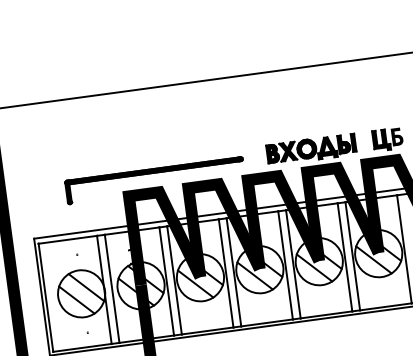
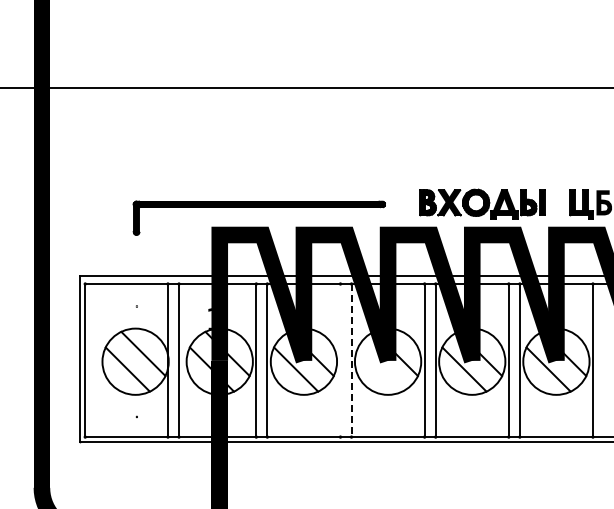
line: (233, 272) -> (351, 360), solid -> dashed
line: (226, 273) -> (340, 360), removed
line: (255, 275) -> (380, 369), removed

